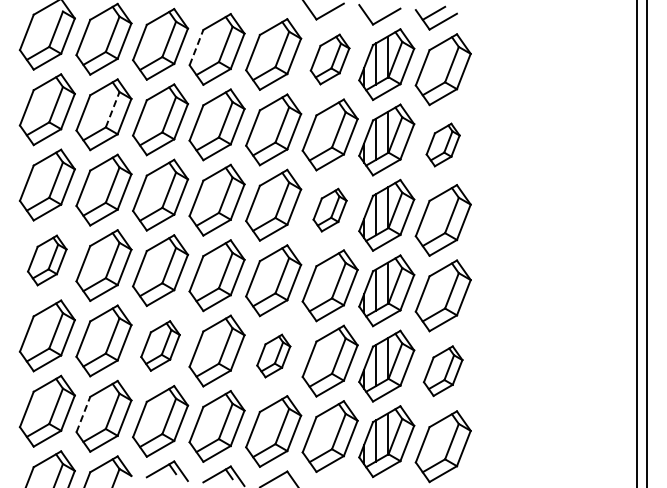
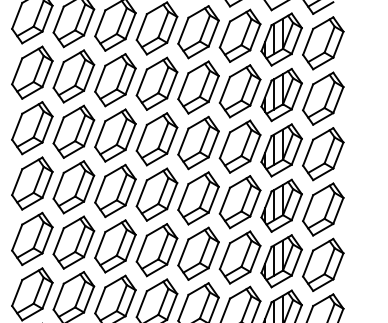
line: (196, 47) -> (141, 27), dashed -> solid
part: (329, 59) -> (239, 35), size x1.43
line: (112, 109) -> (80, 72), dashed -> solid
part: (442, 144) -> (322, 98), size x1.67
part: (329, 209) -> (239, 146), size x1.67
part: (46, 260) -> (31, 183), size x1.43
part: (160, 345) -> (115, 246), size x1.43
part: (273, 355) -> (198, 253), size x1.67
part: (442, 370) -> (322, 264), size x1.43
line: (83, 414) -> (58, 296), dashed -> solid

